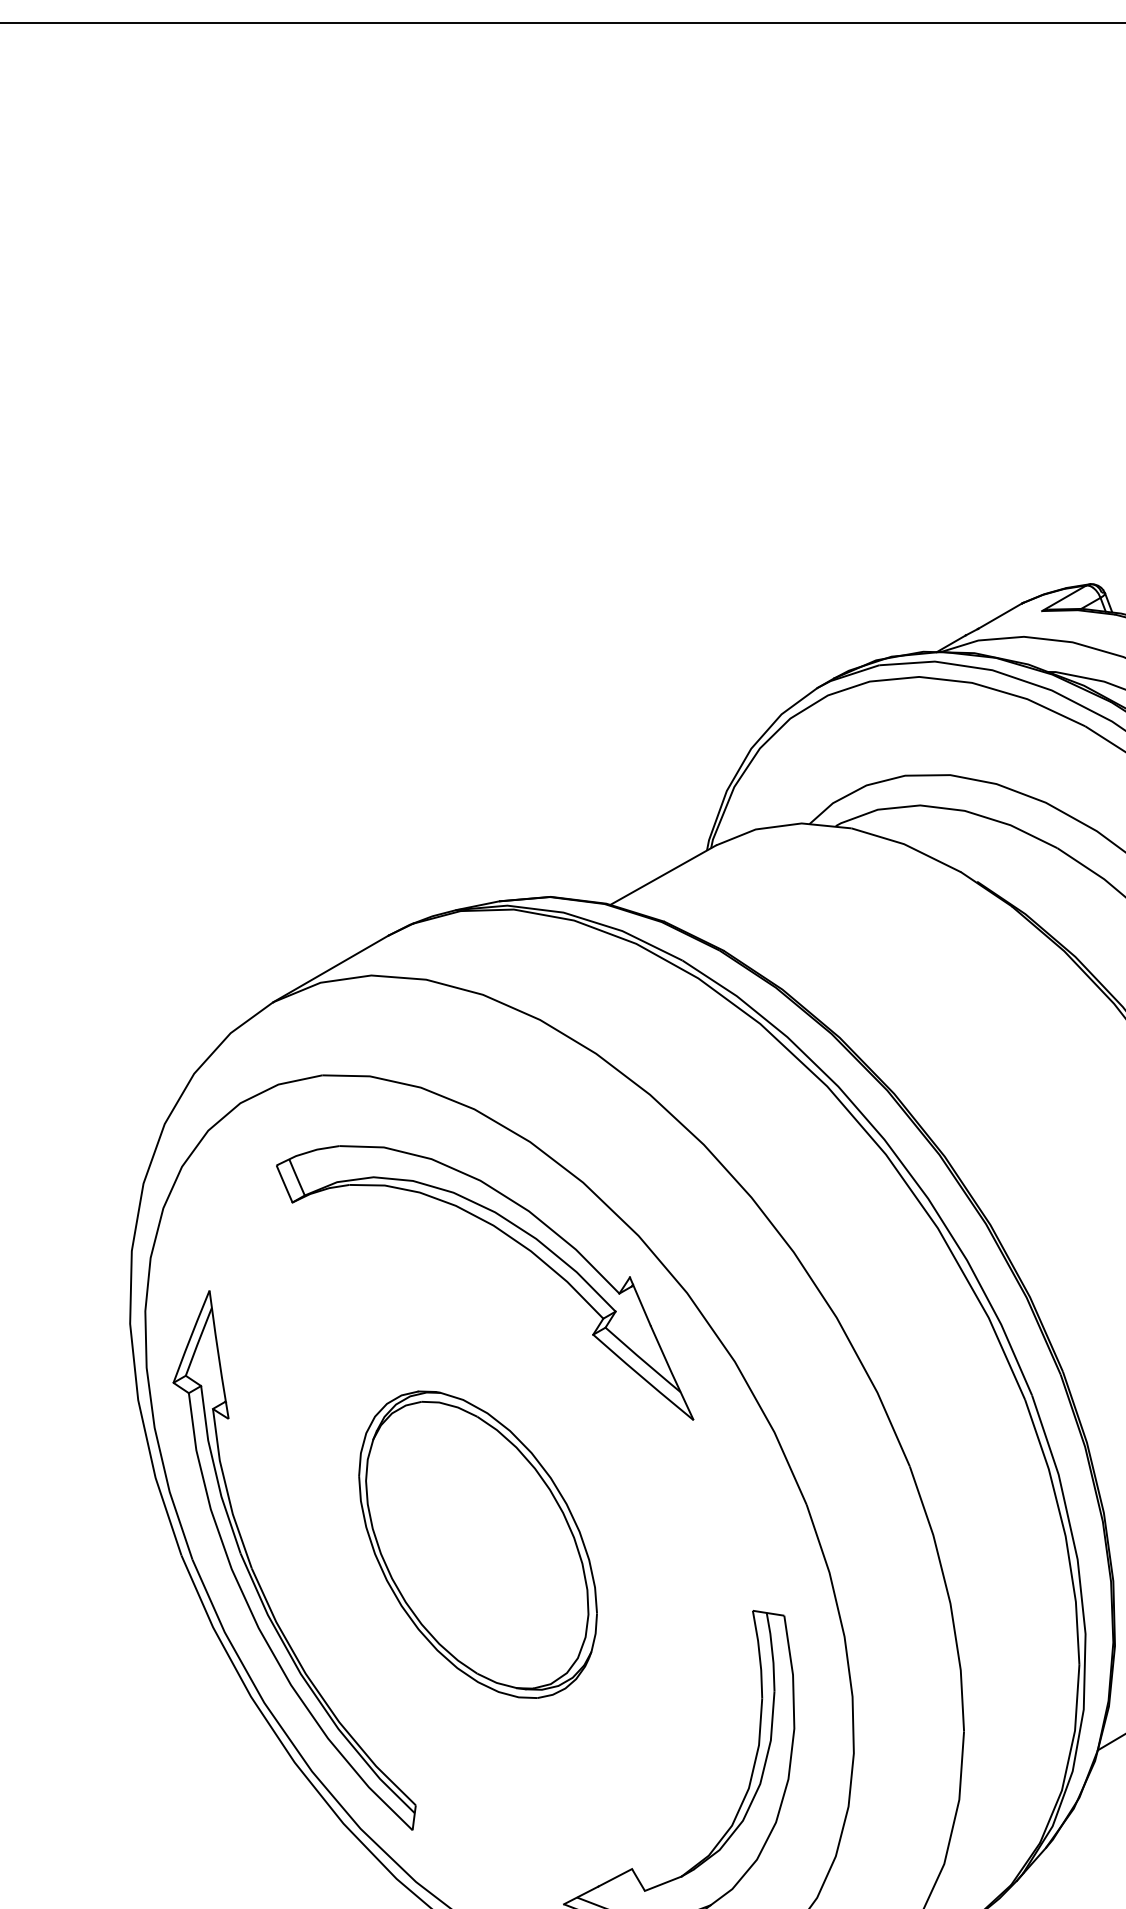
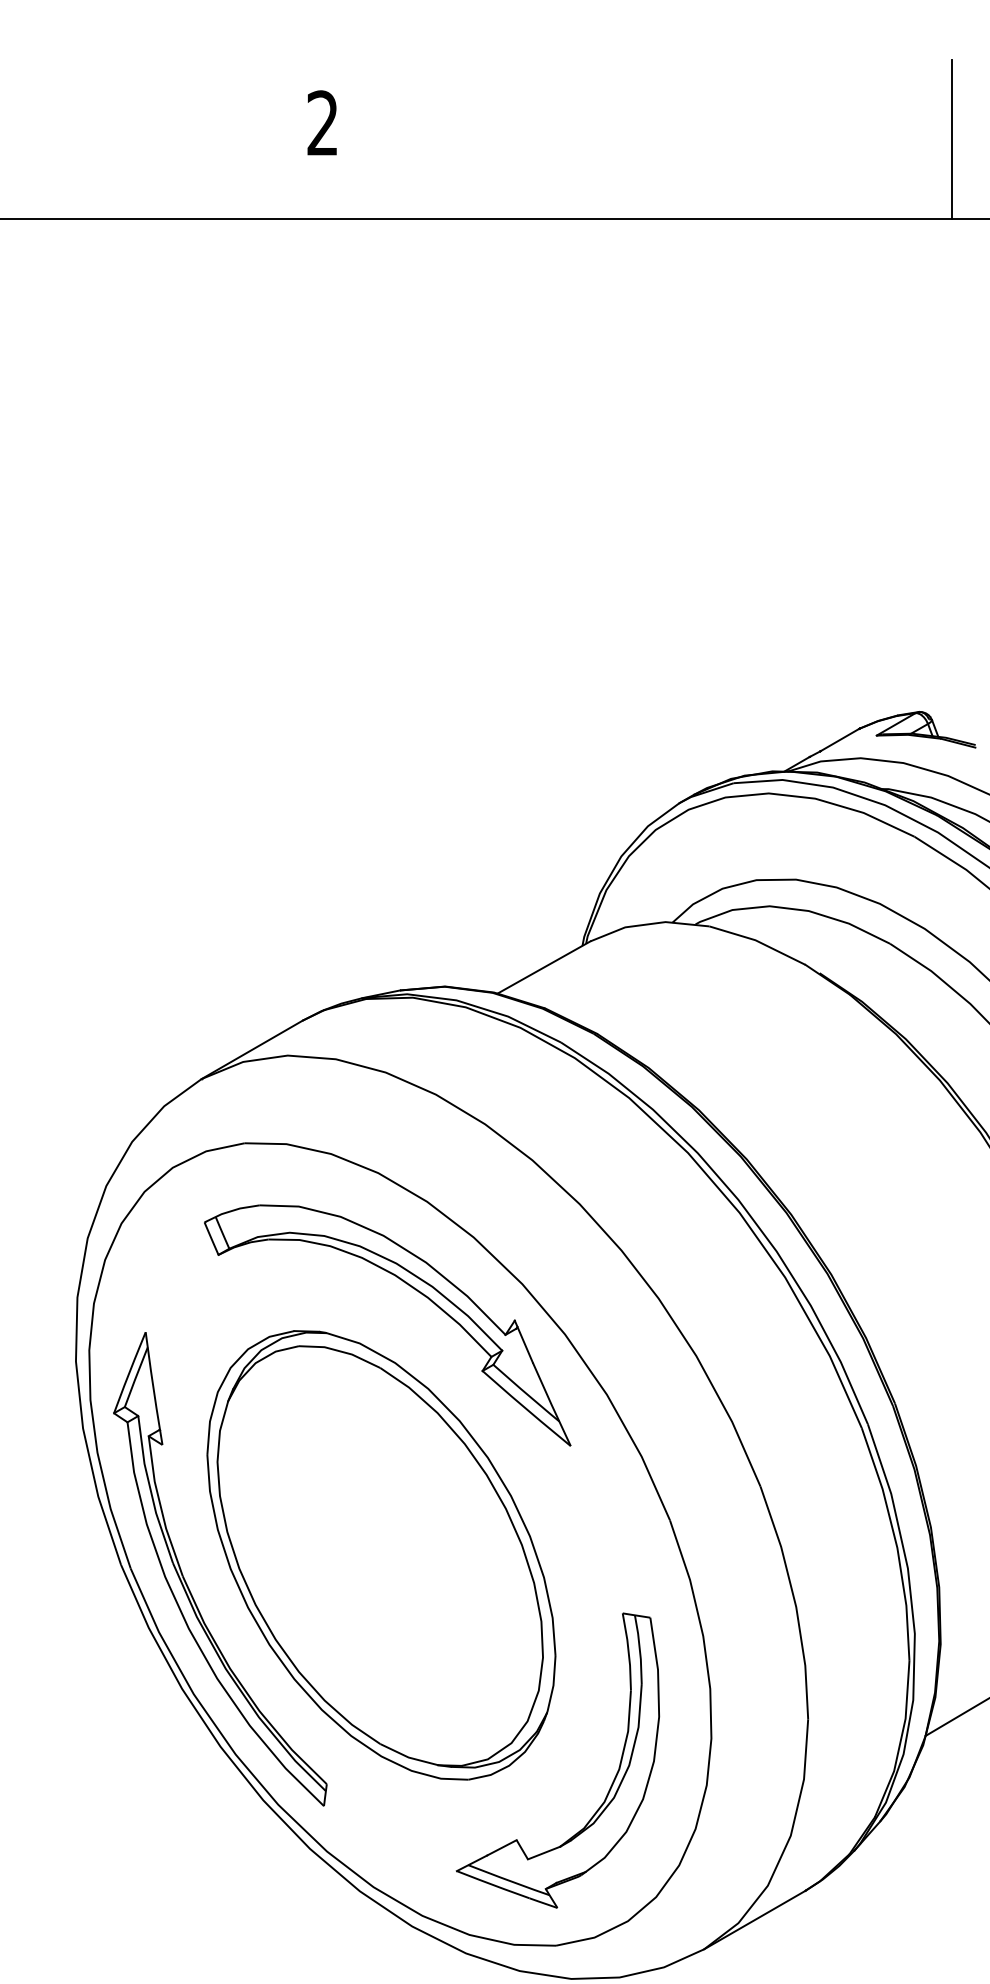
part: (478, 1544) -> (381, 1555), size x1.67

